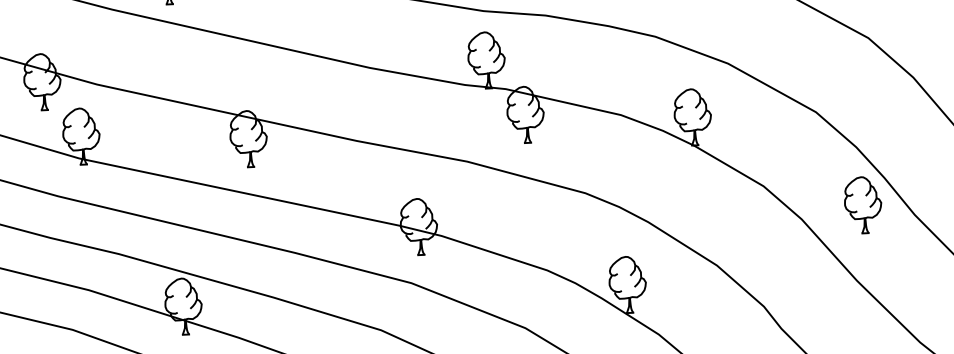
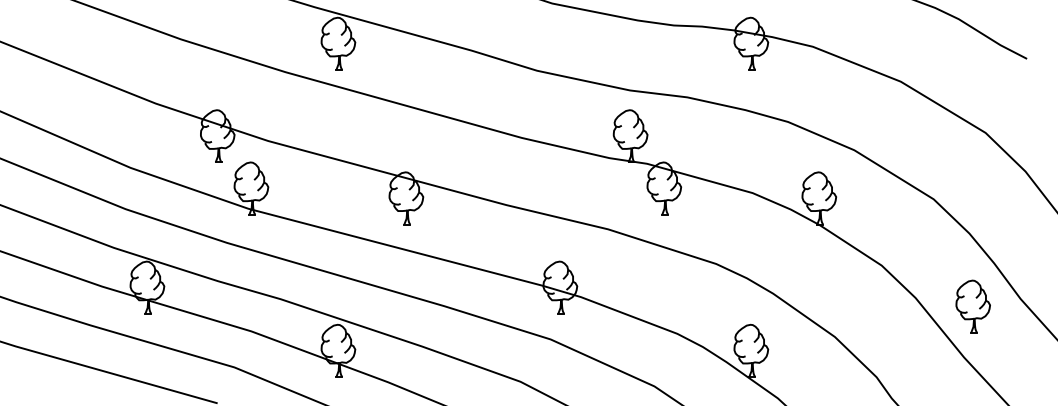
part: (862, 205) -> (972, 306), moved

